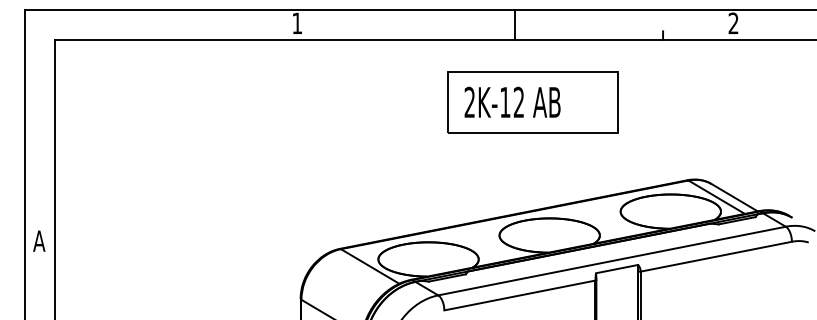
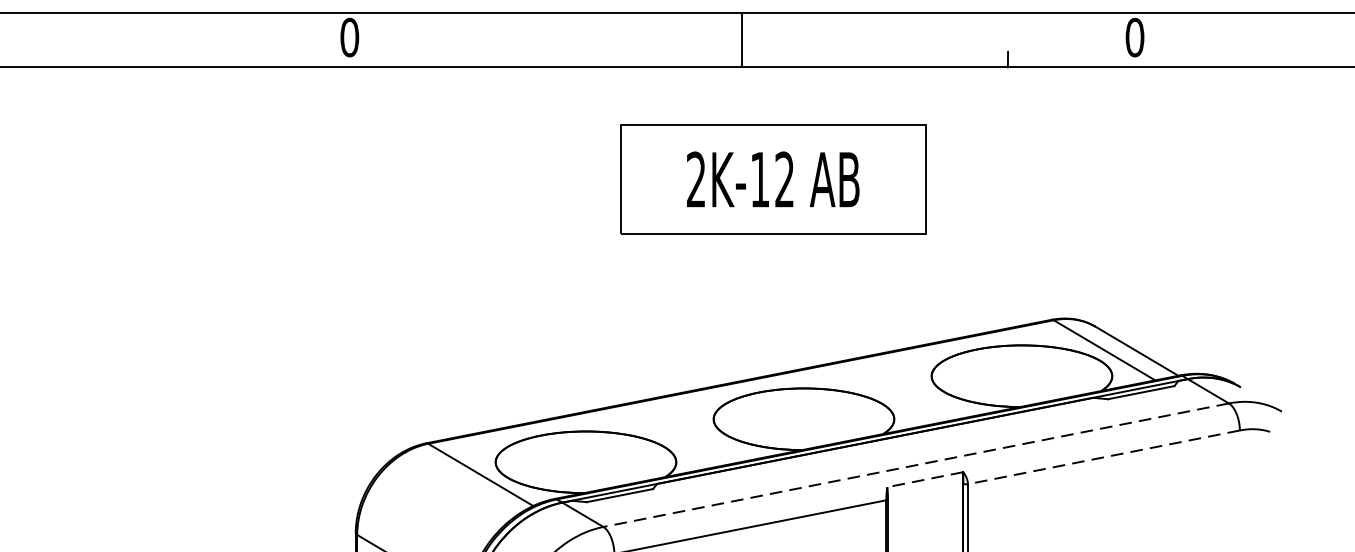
text: (297, 23) -> (350, 37), 1 -> 0
text: (733, 23) -> (1134, 37), 2 -> 0
text: (512, 101) -> (773, 178), moved
line: (715, 256) -> (1102, 456), solid -> dashed
line: (611, 261) -> (915, 465), solid -> dashed
line: (616, 269) -> (924, 480), solid -> dashed

